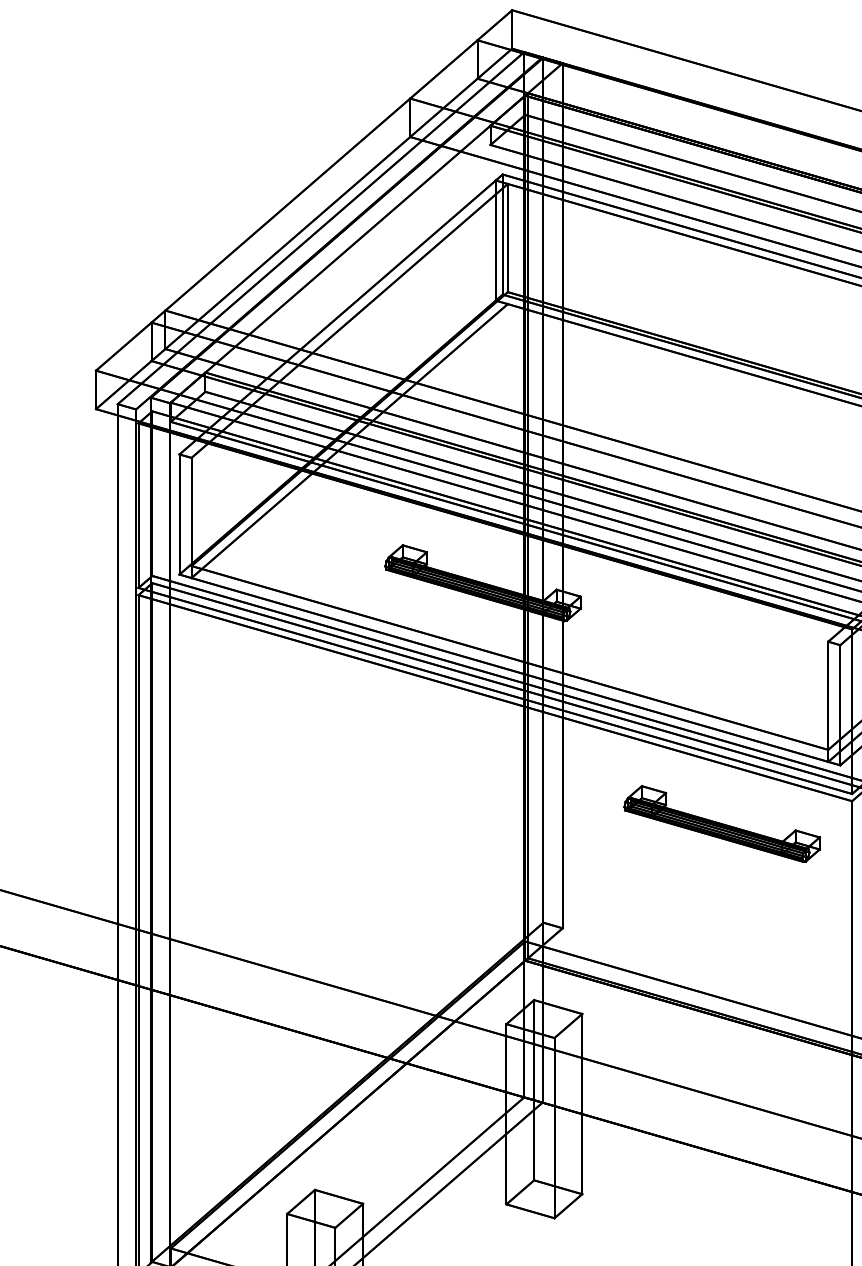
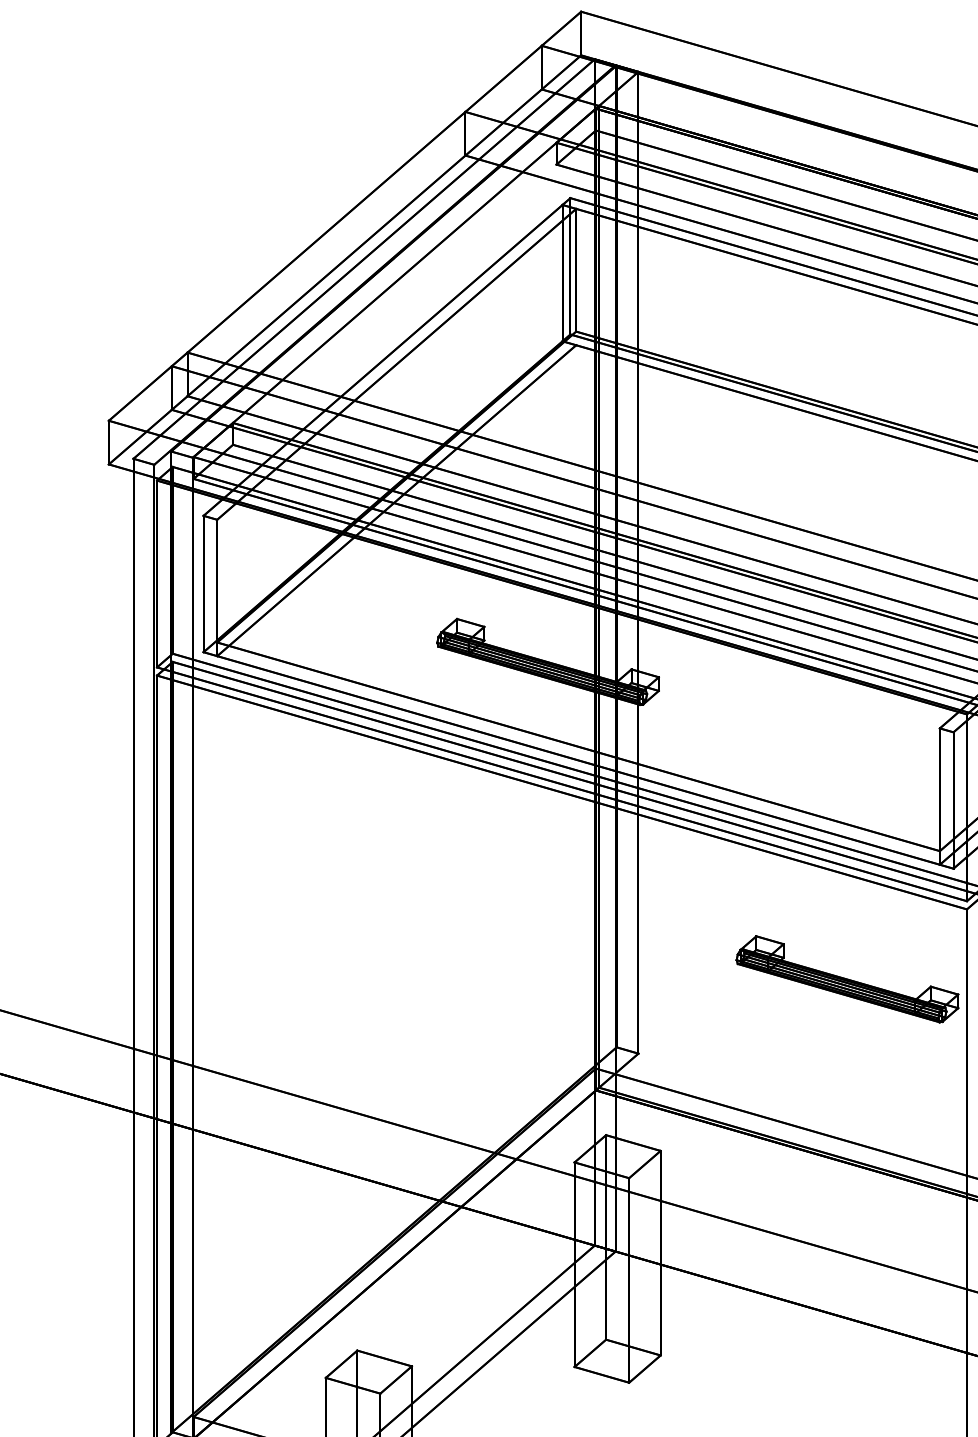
part: (722, 824) -> (847, 979), moved

